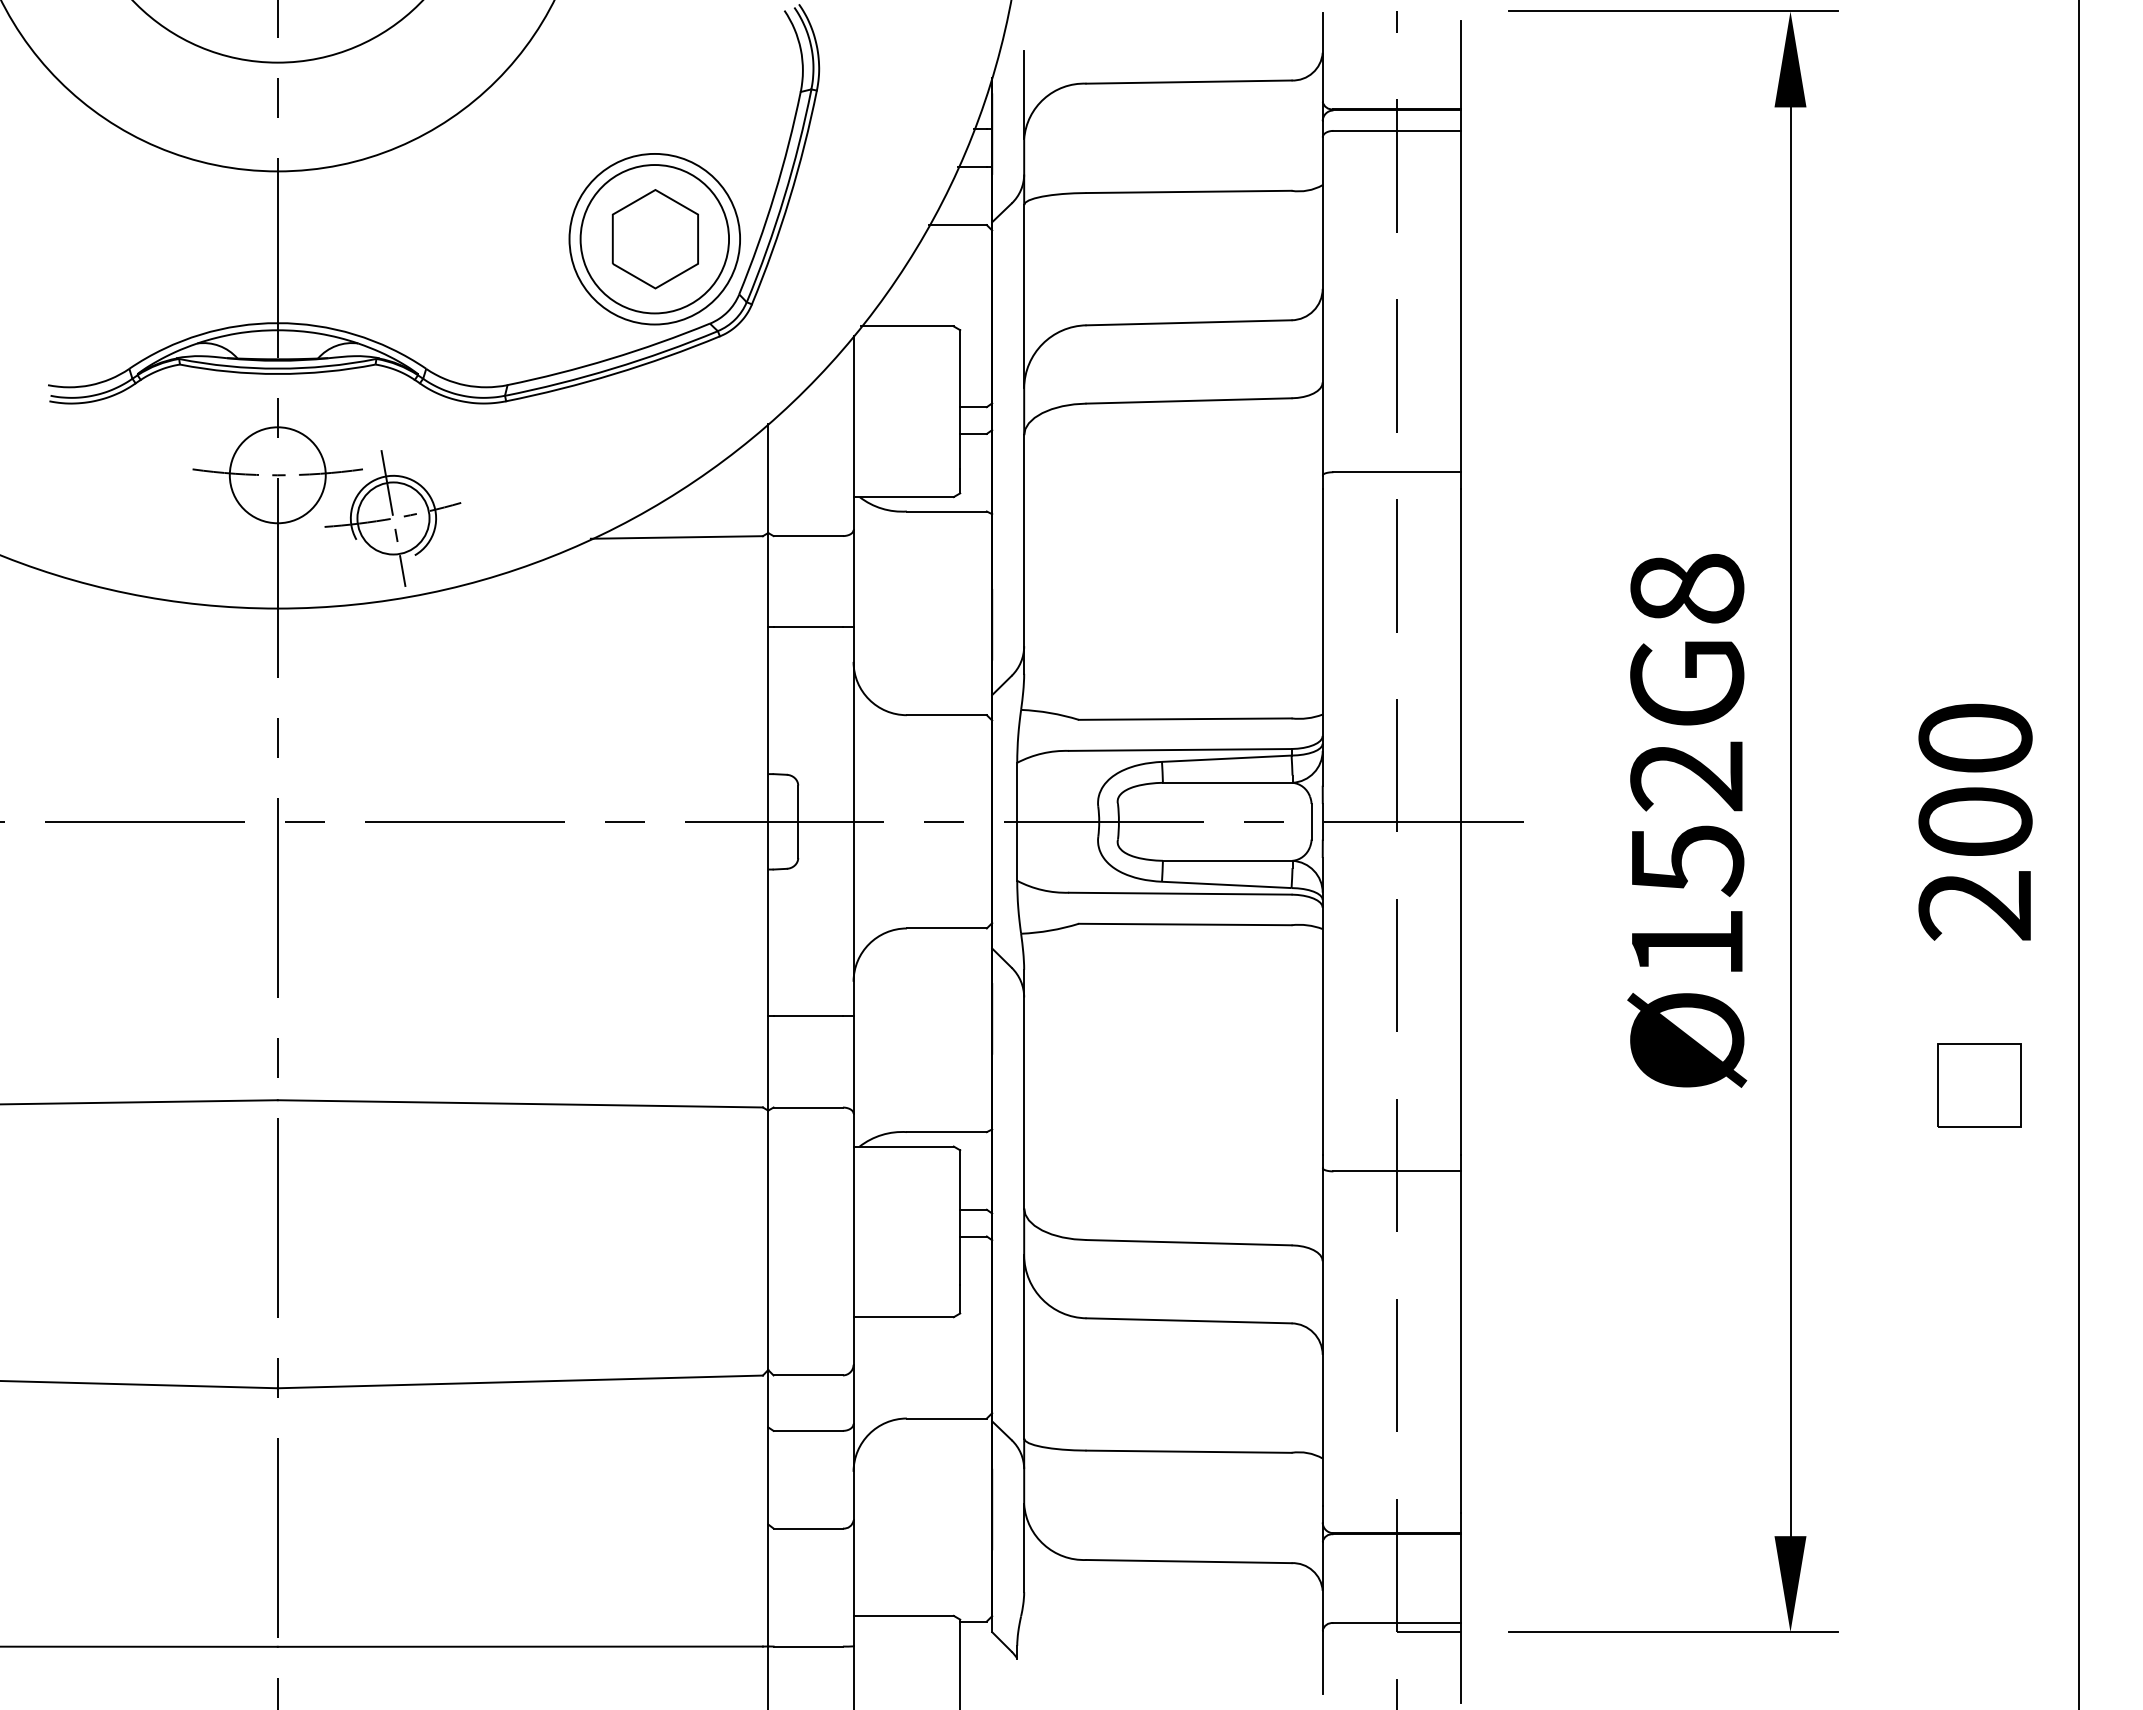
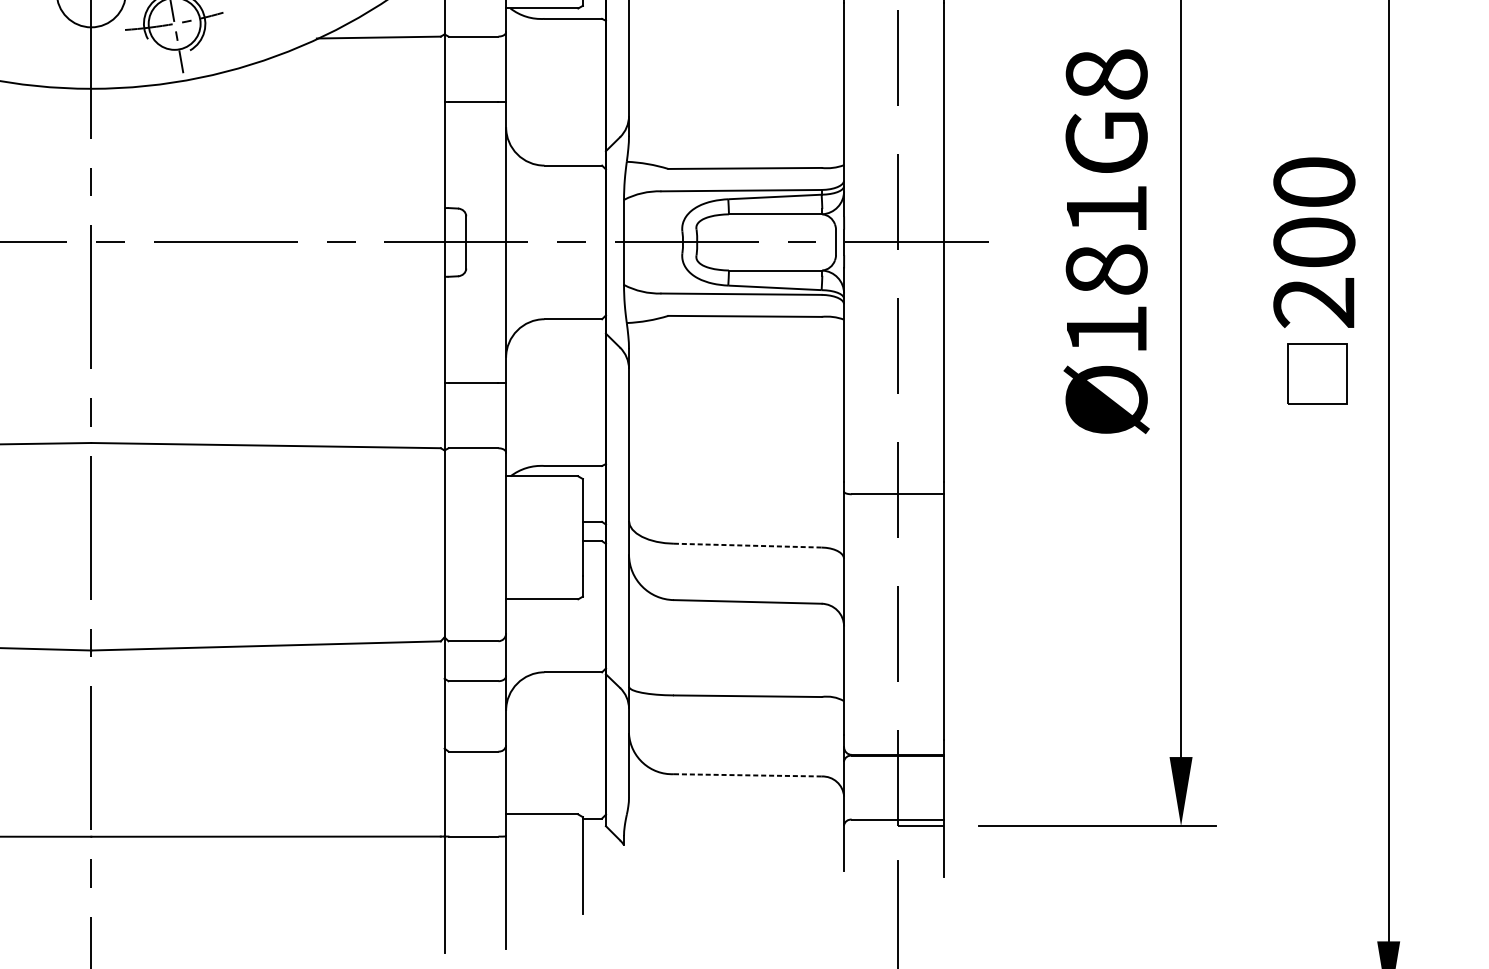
text: (1687, 818) -> (1106, 240), Ø152G8 -> Ø181G8
part: (1979, 1085) -> (1317, 374), moved
line: (1189, 1242) -> (748, 545), solid -> dashed
line: (1189, 1561) -> (748, 775), solid -> dashed

